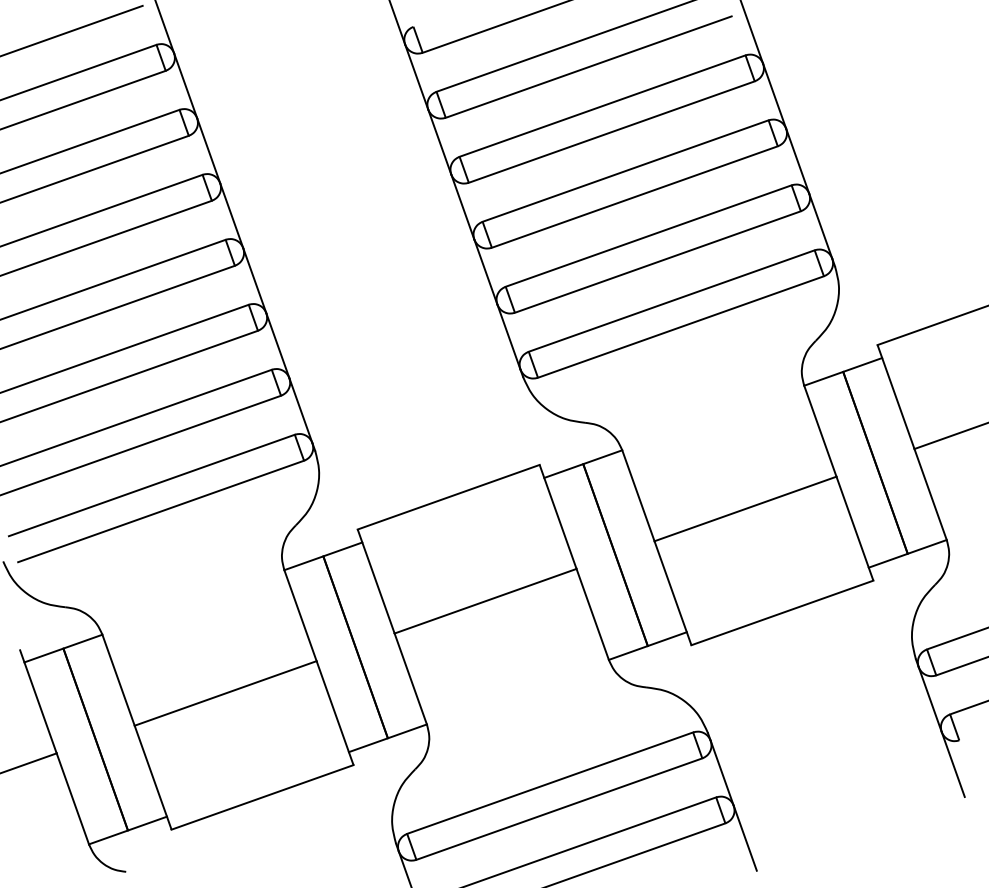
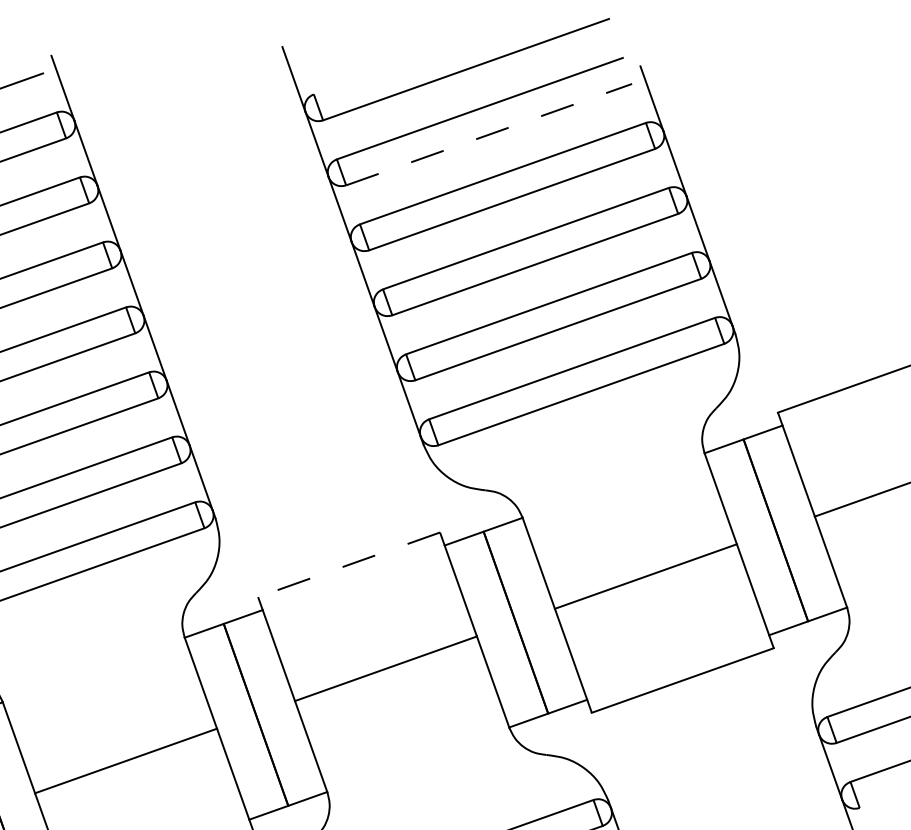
line: (588, 67) -> (488, 135), solid -> dashed
line: (448, 497) -> (348, 565), solid -> dashed

